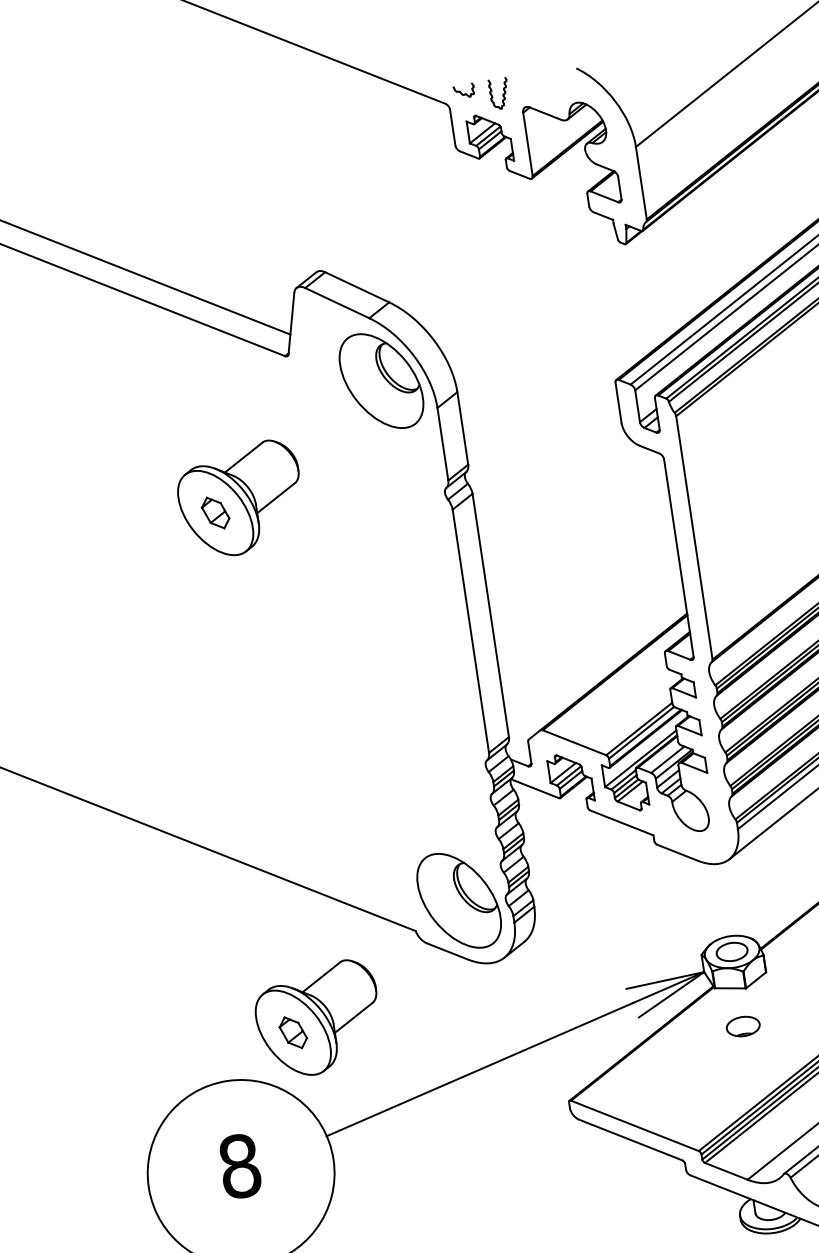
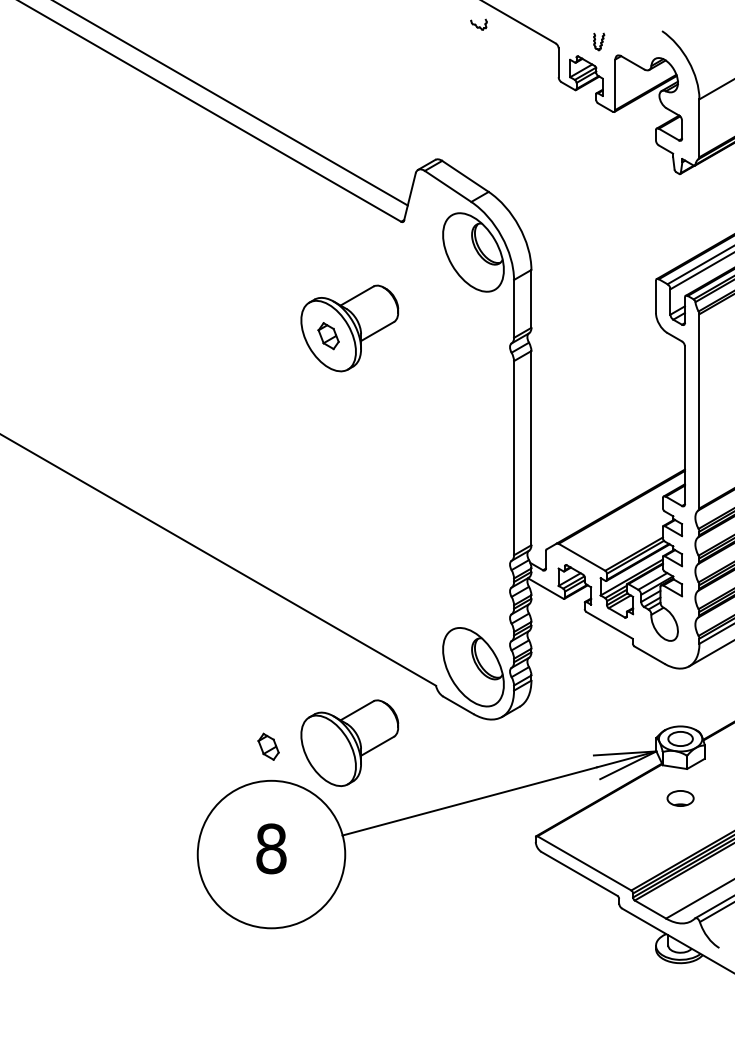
part: (463, 90) -> (478, 24), moved
part: (499, 93) -> (599, 41), size x0.7
part: (293, 1032) -> (268, 746), moved

